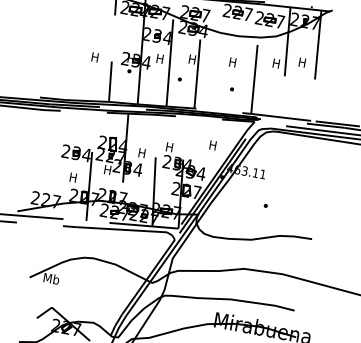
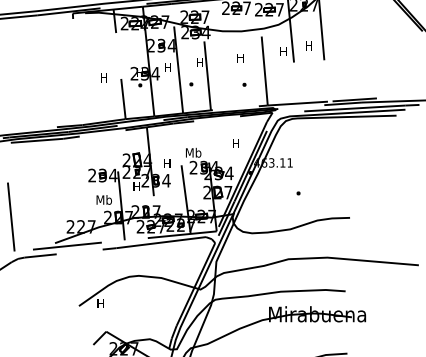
text: (169, 146) -> (193, 152), H -> Mb
text: (72, 177) -> (103, 199), H -> Mb
text: (51, 278) -> (100, 303), Mb -> H

